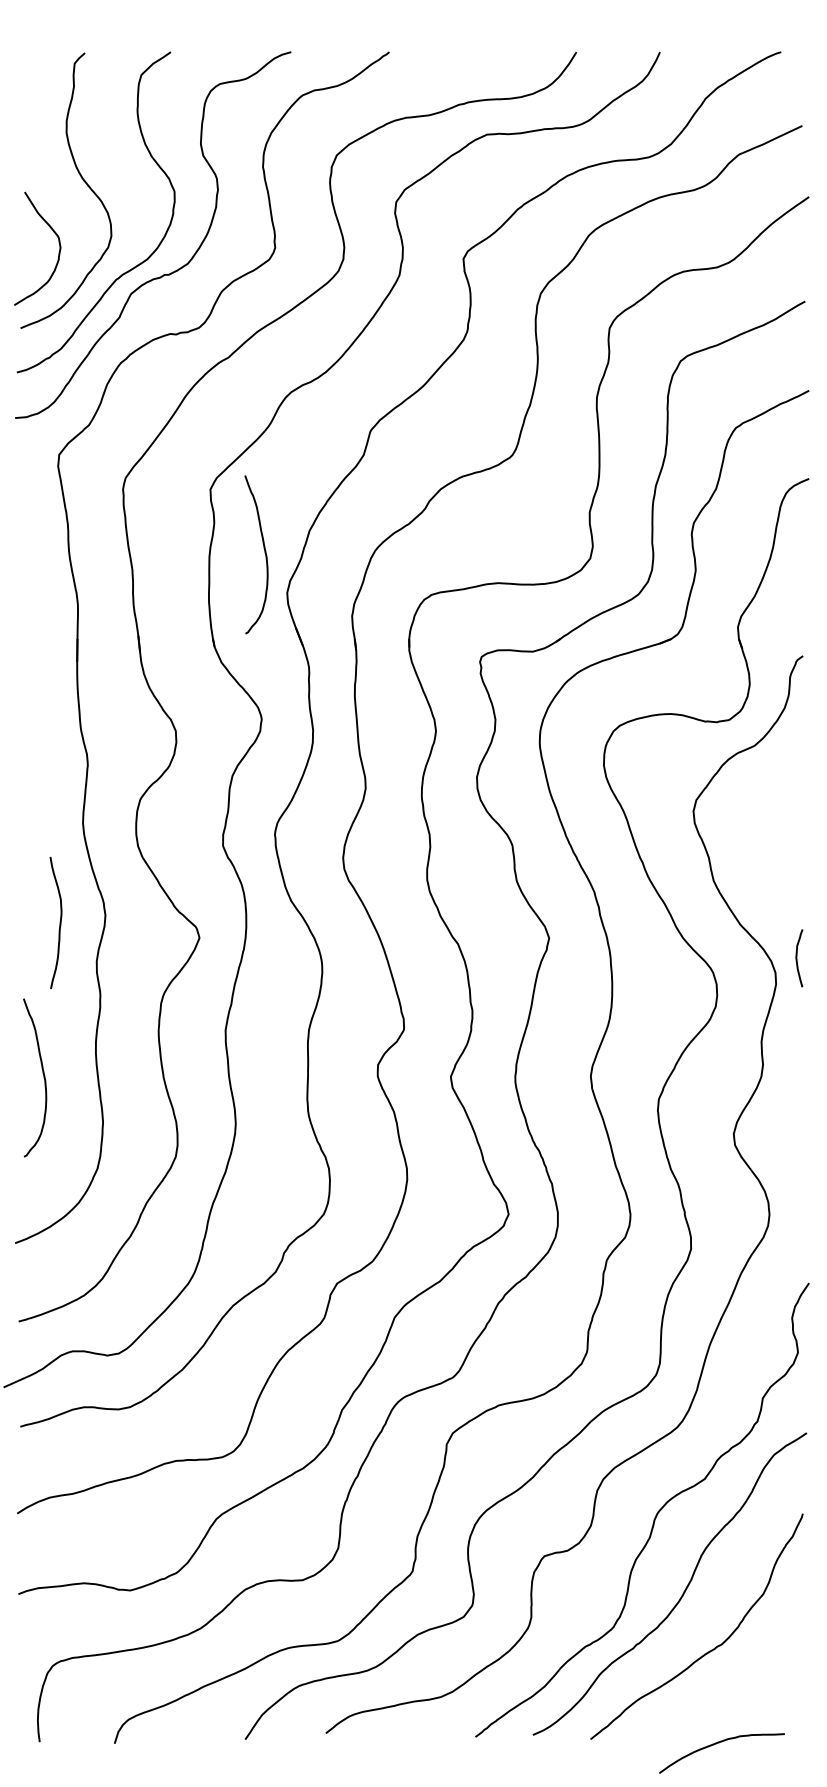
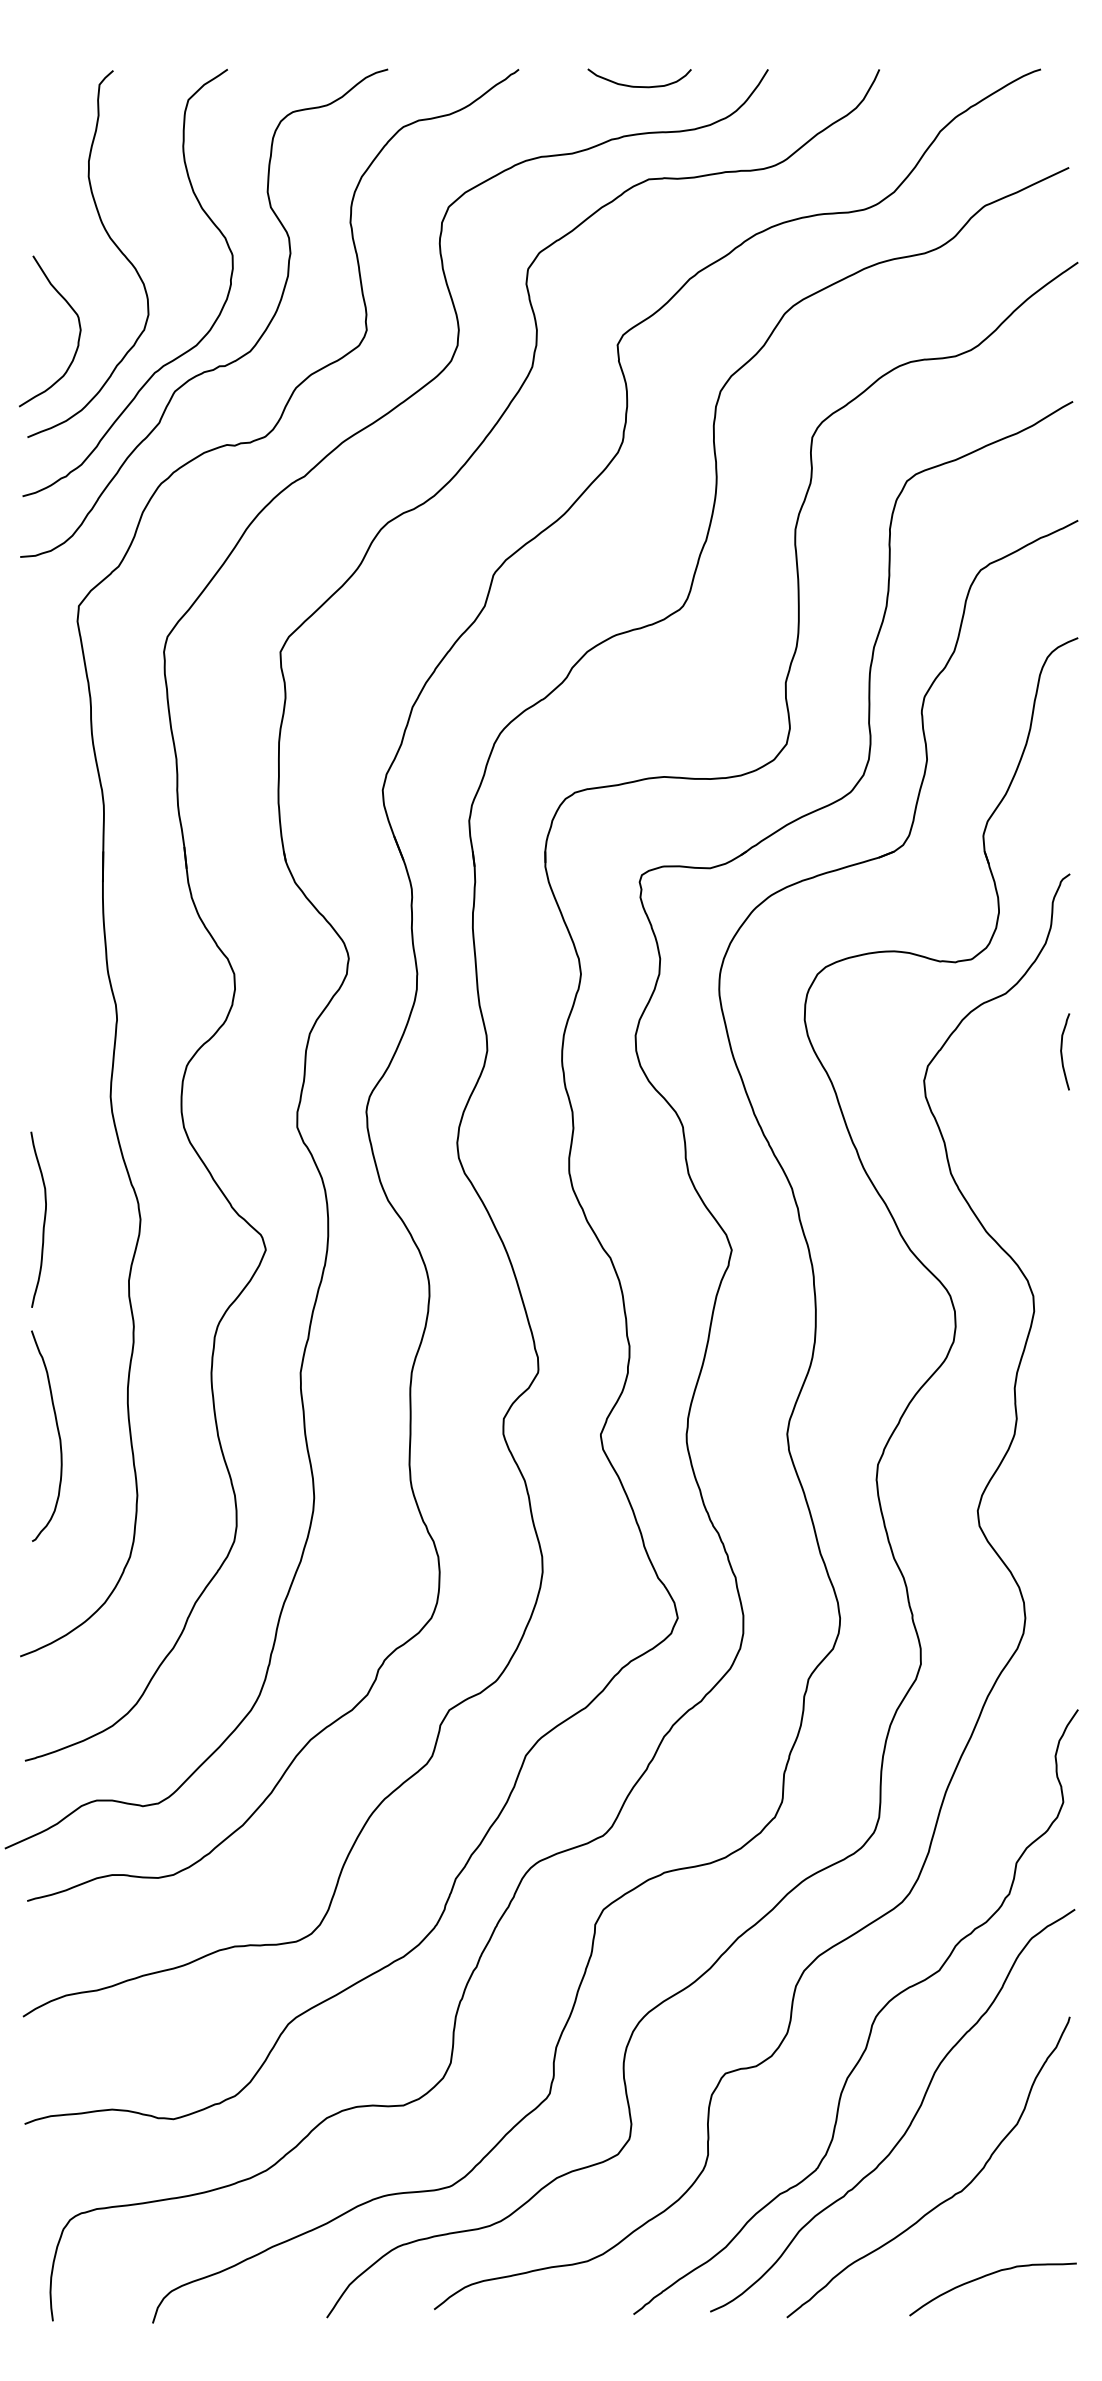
curve: (479, 64) -> (639, 86), added
curve: (264, 552) -> (352, 735), removed
curve: (59, 923) -> (43, 1220), moved
curve: (797, 958) -> (1062, 1052), moved
curve: (719, 1743) -> (989, 2275), moved

